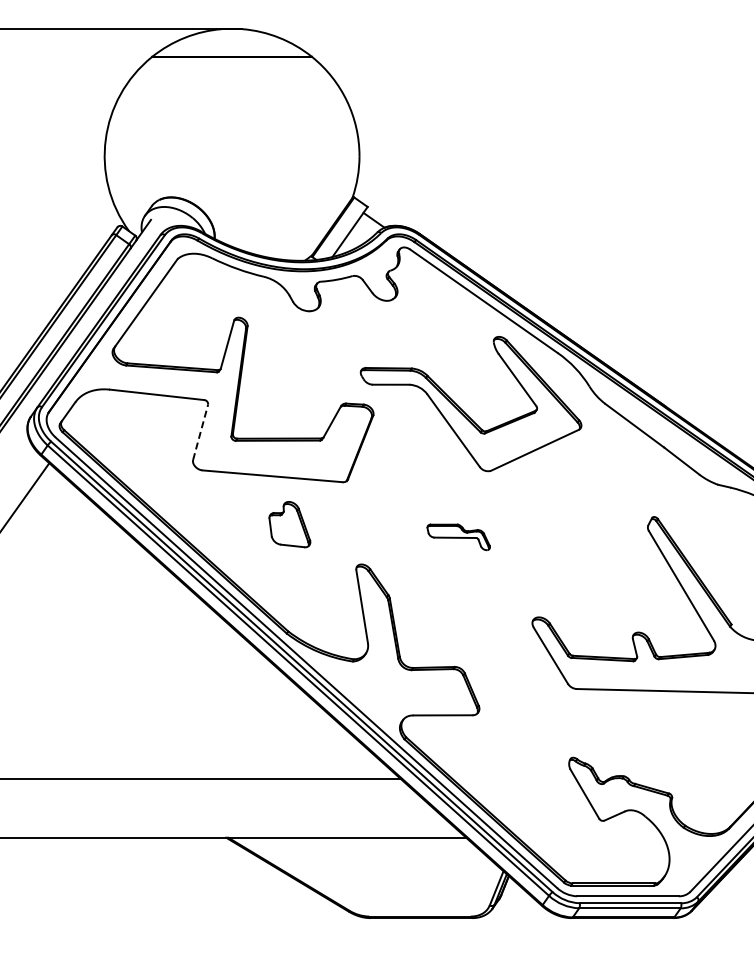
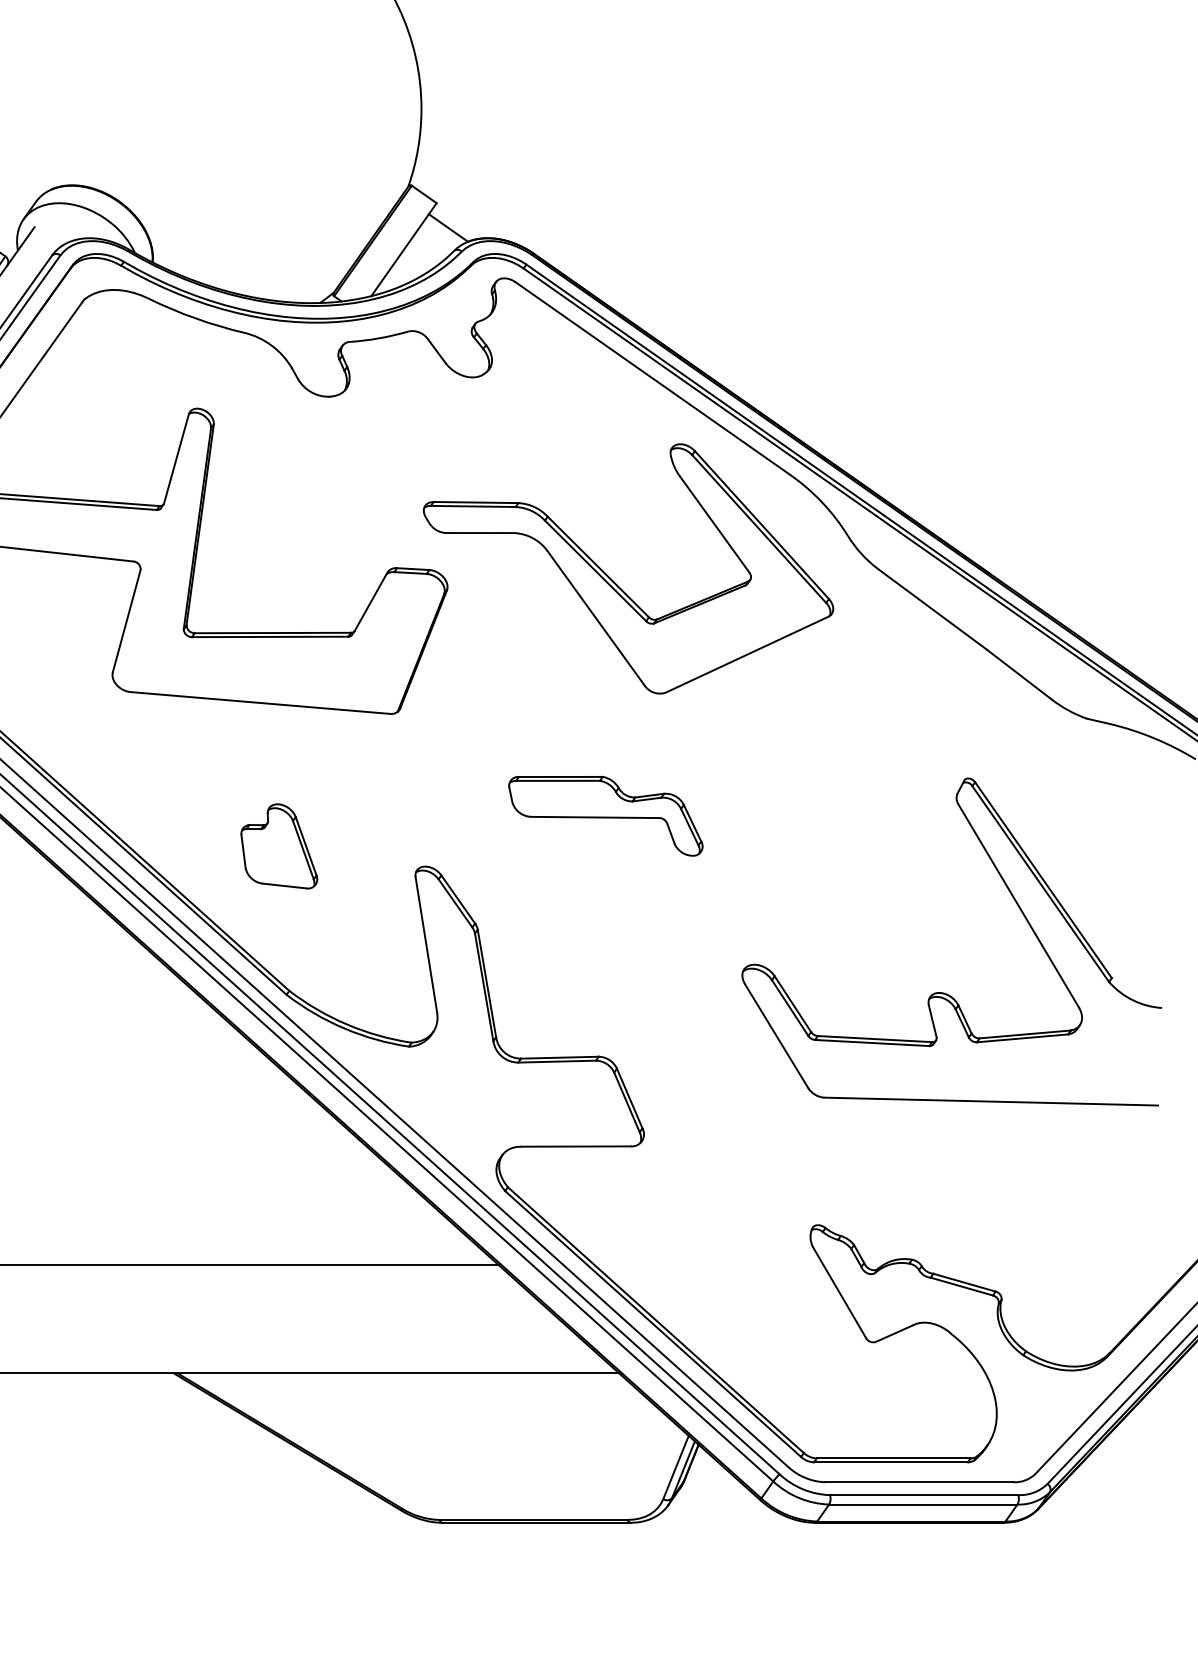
line: (200, 432) -> (126, 621), dashed -> solid
part: (289, 524) -> (278, 846), moved
part: (458, 537) -> (605, 816), size x1.67

